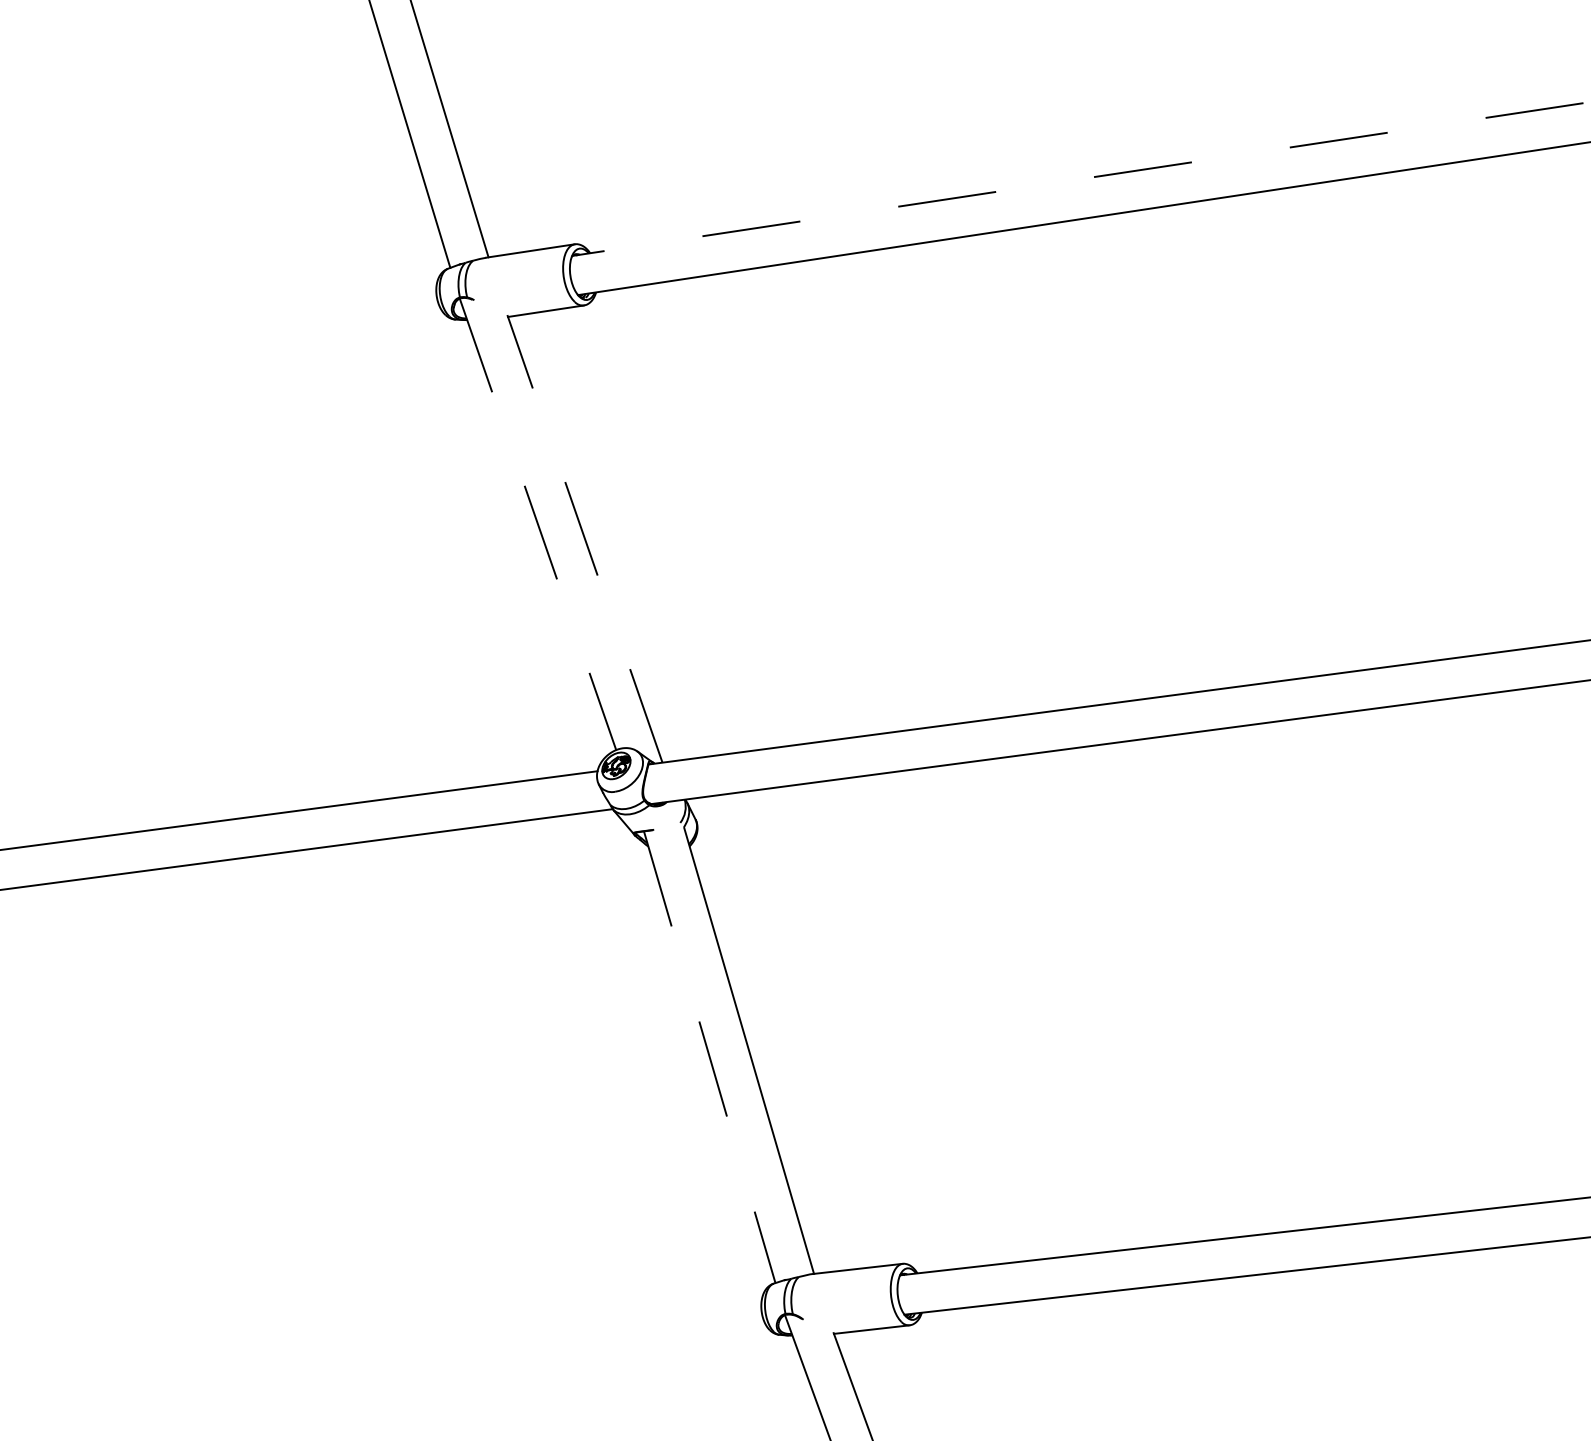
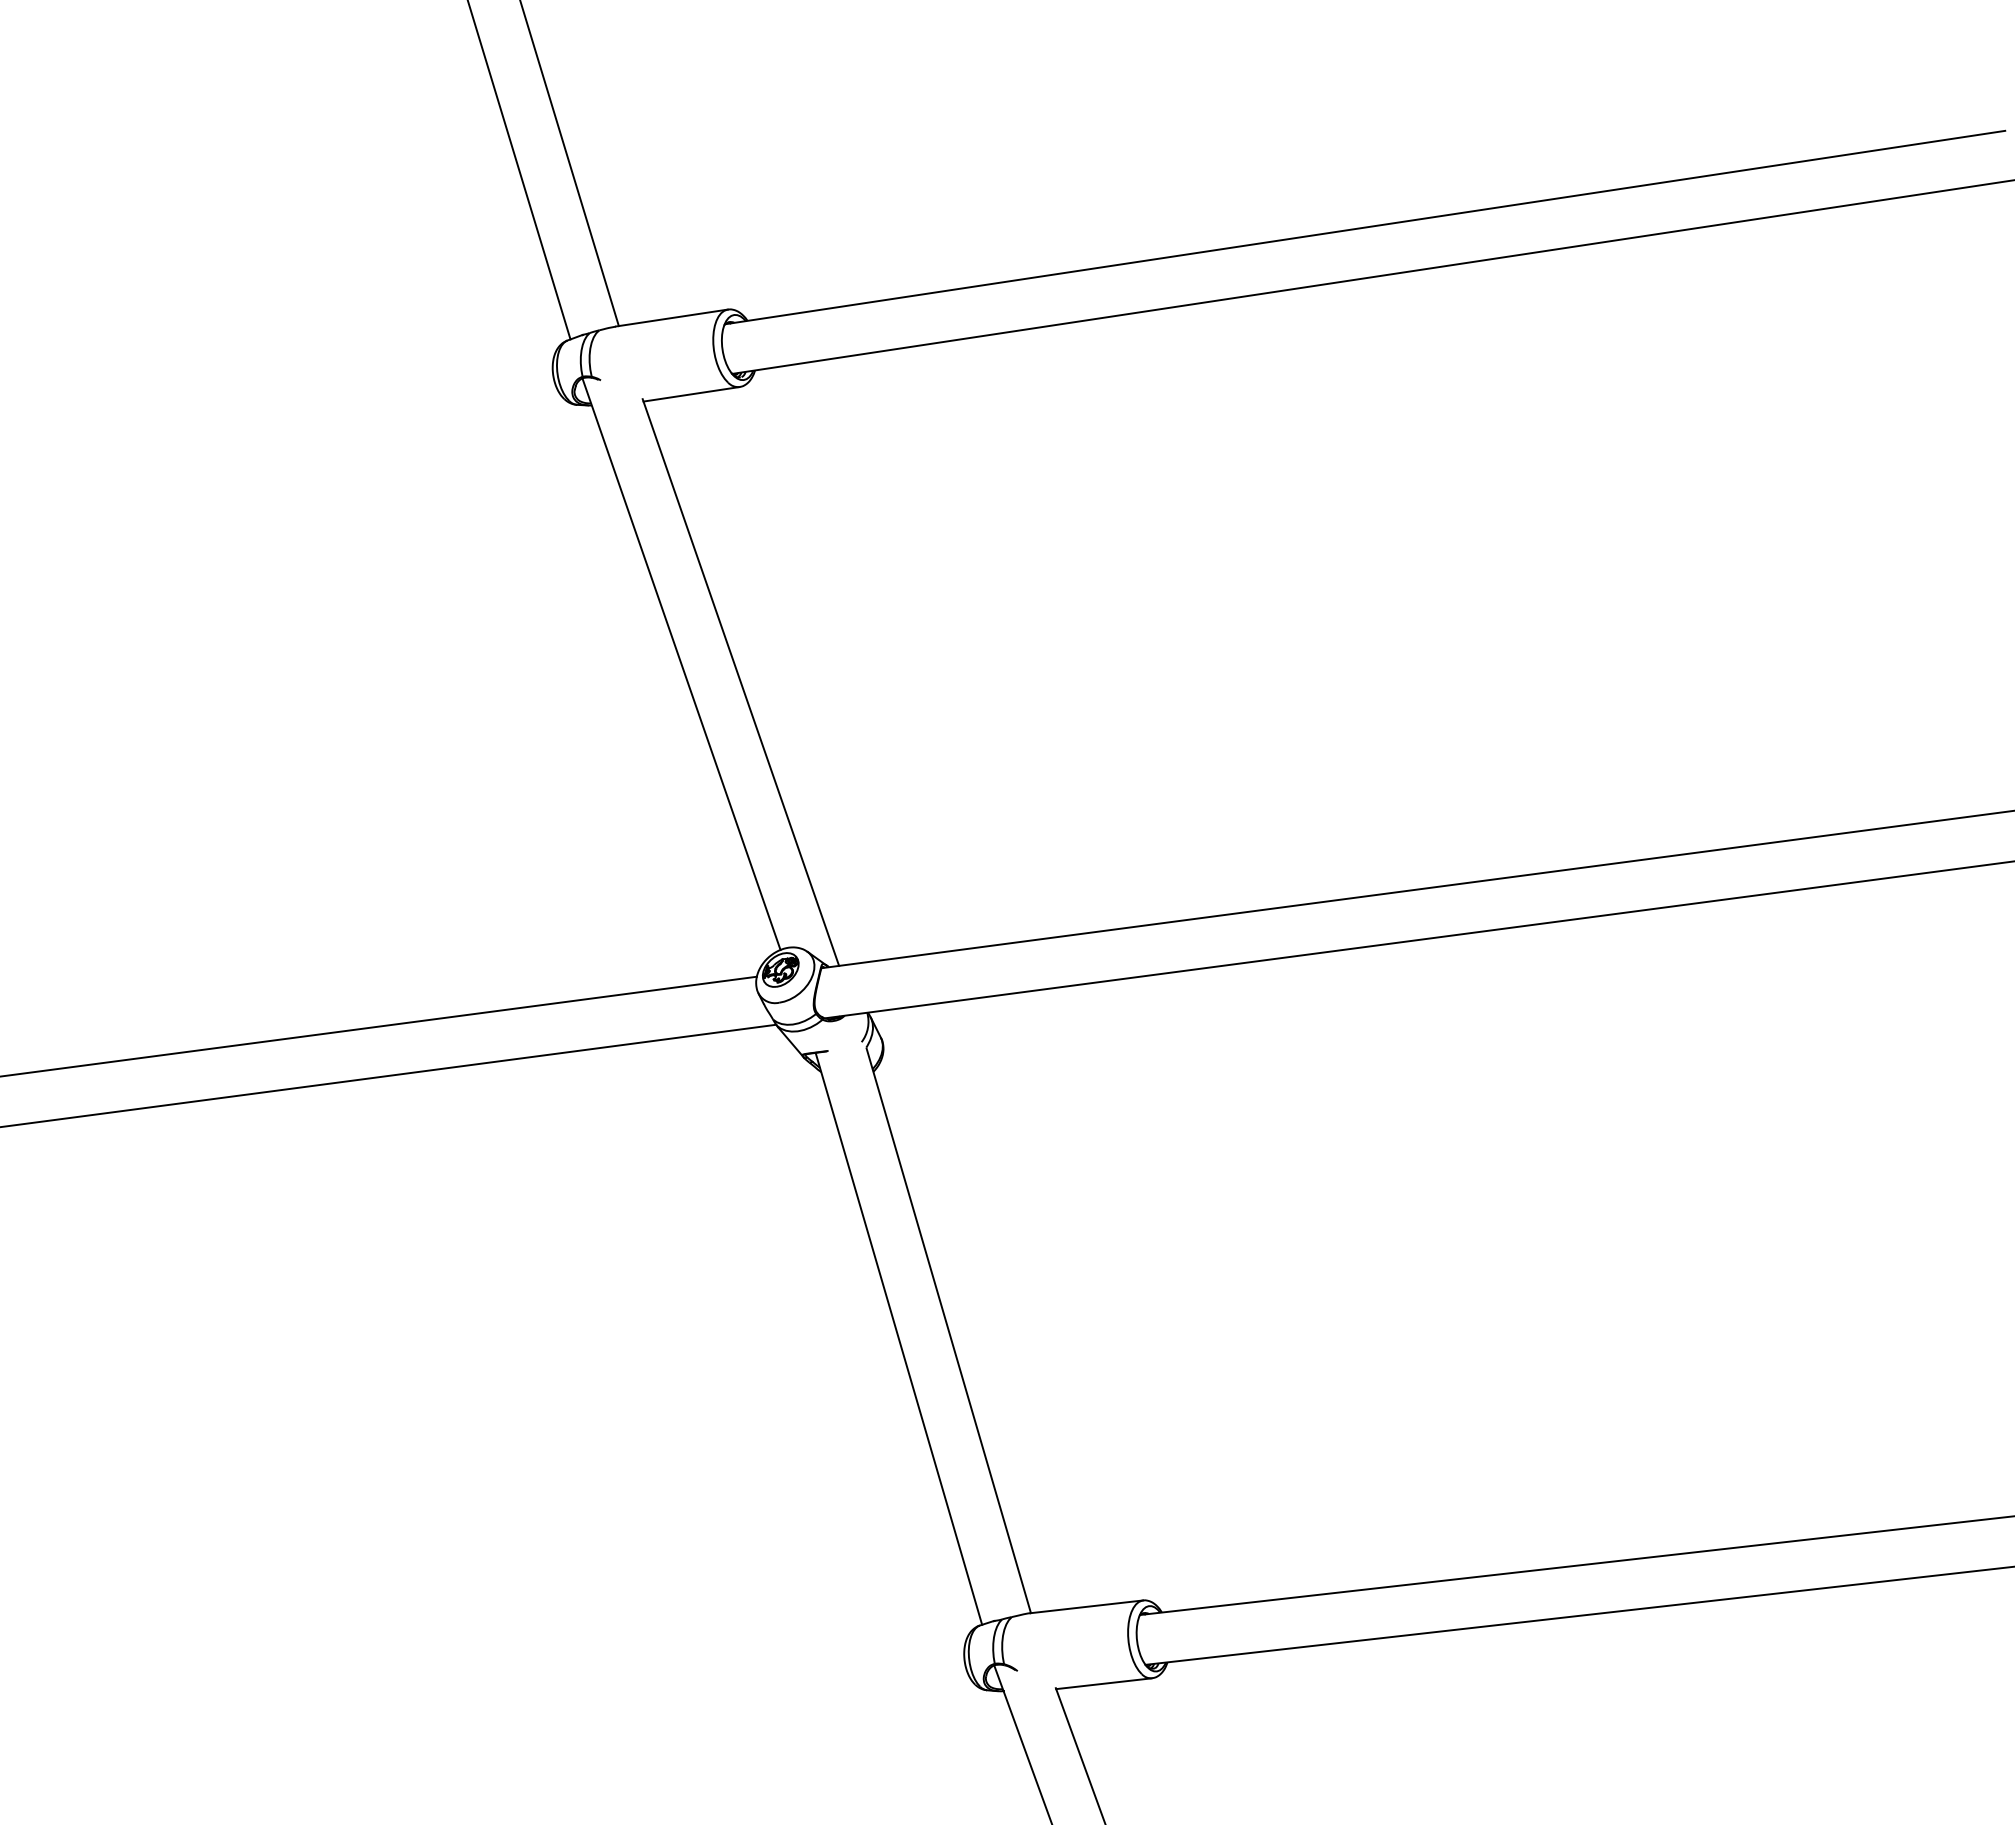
line: (1077, 179) -> (1364, 227), dashed -> solid
line: (538, 524) -> (681, 664), dashed -> solid
line: (584, 538) -> (740, 682), dashed -> solid
line: (709, 1056) -> (898, 1338), dashed -> solid

